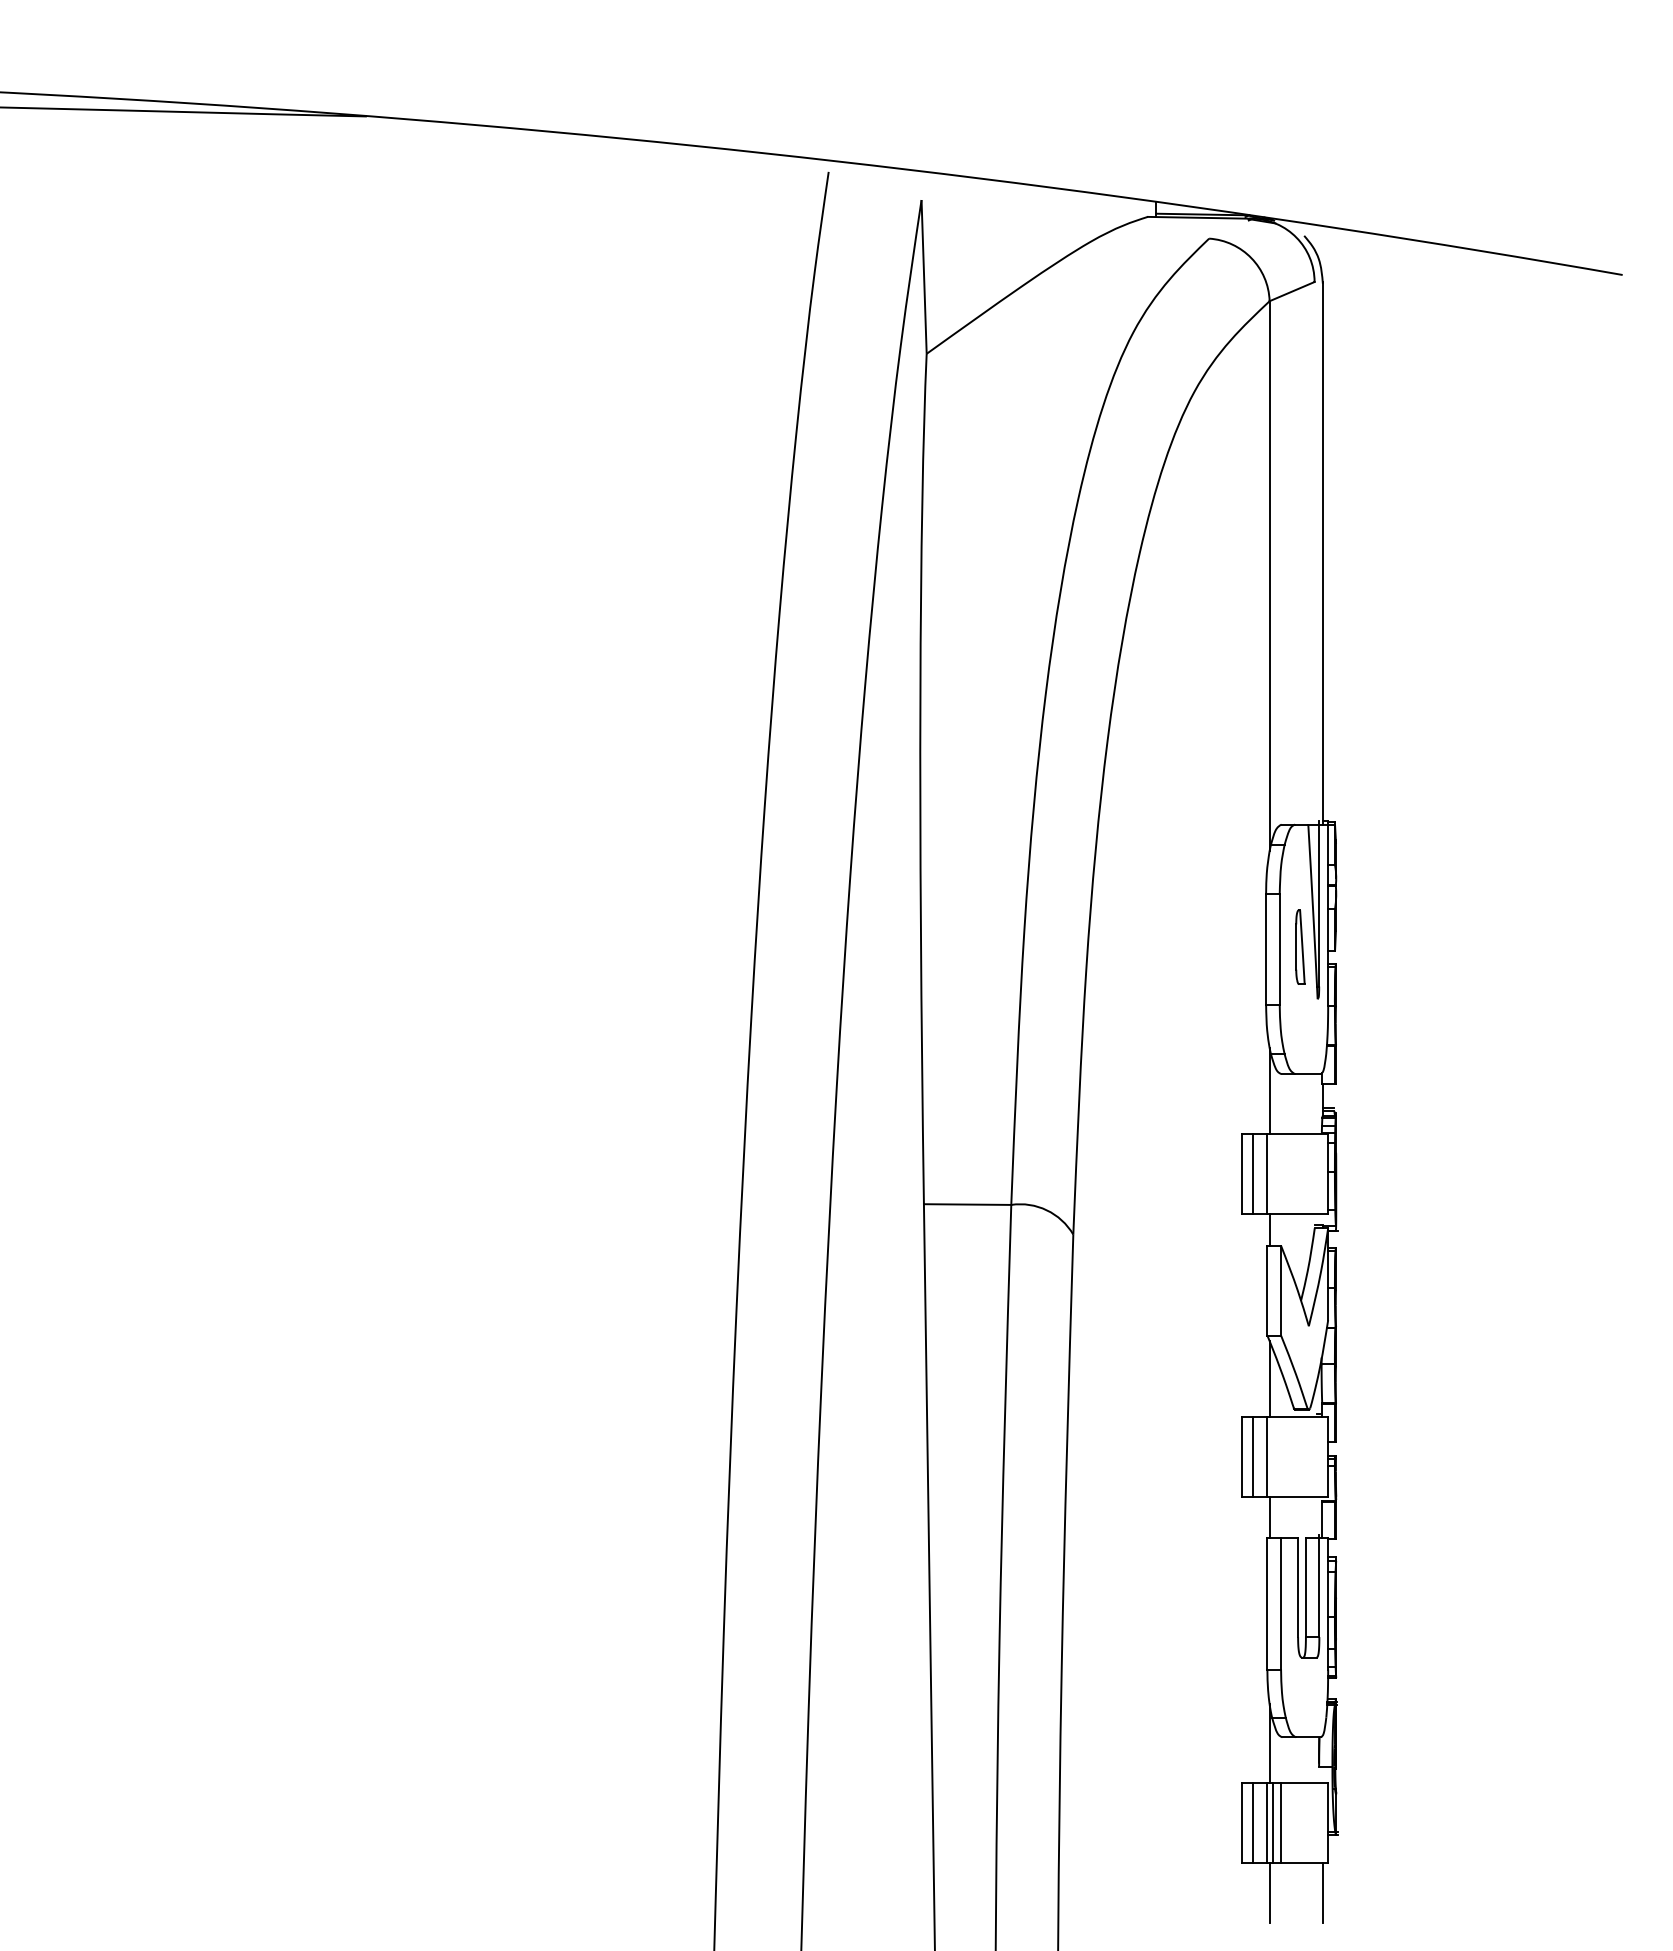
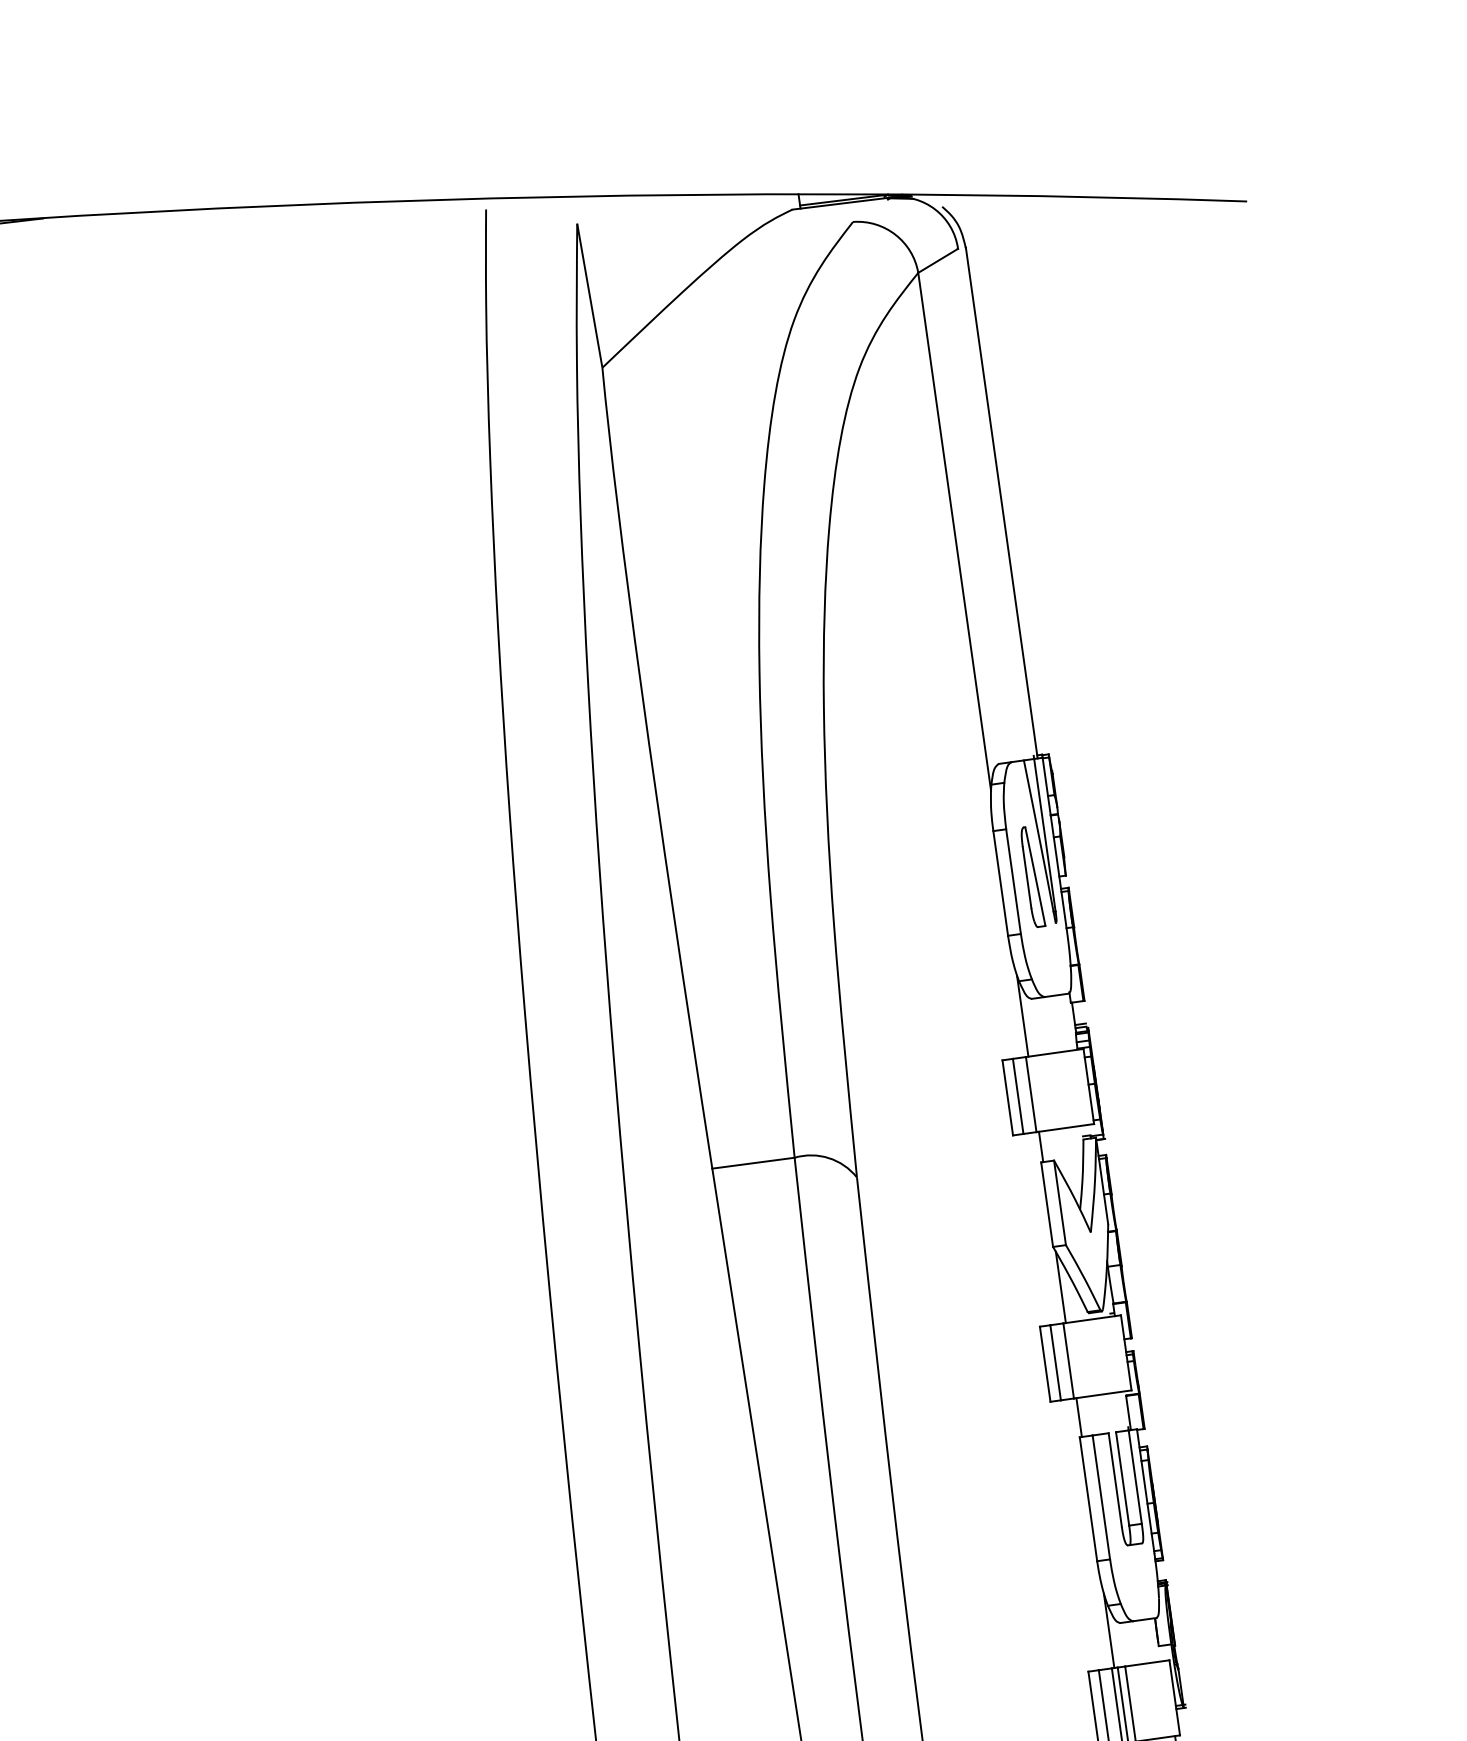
part: (1300, 946) -> (1032, 876), size x1.43

